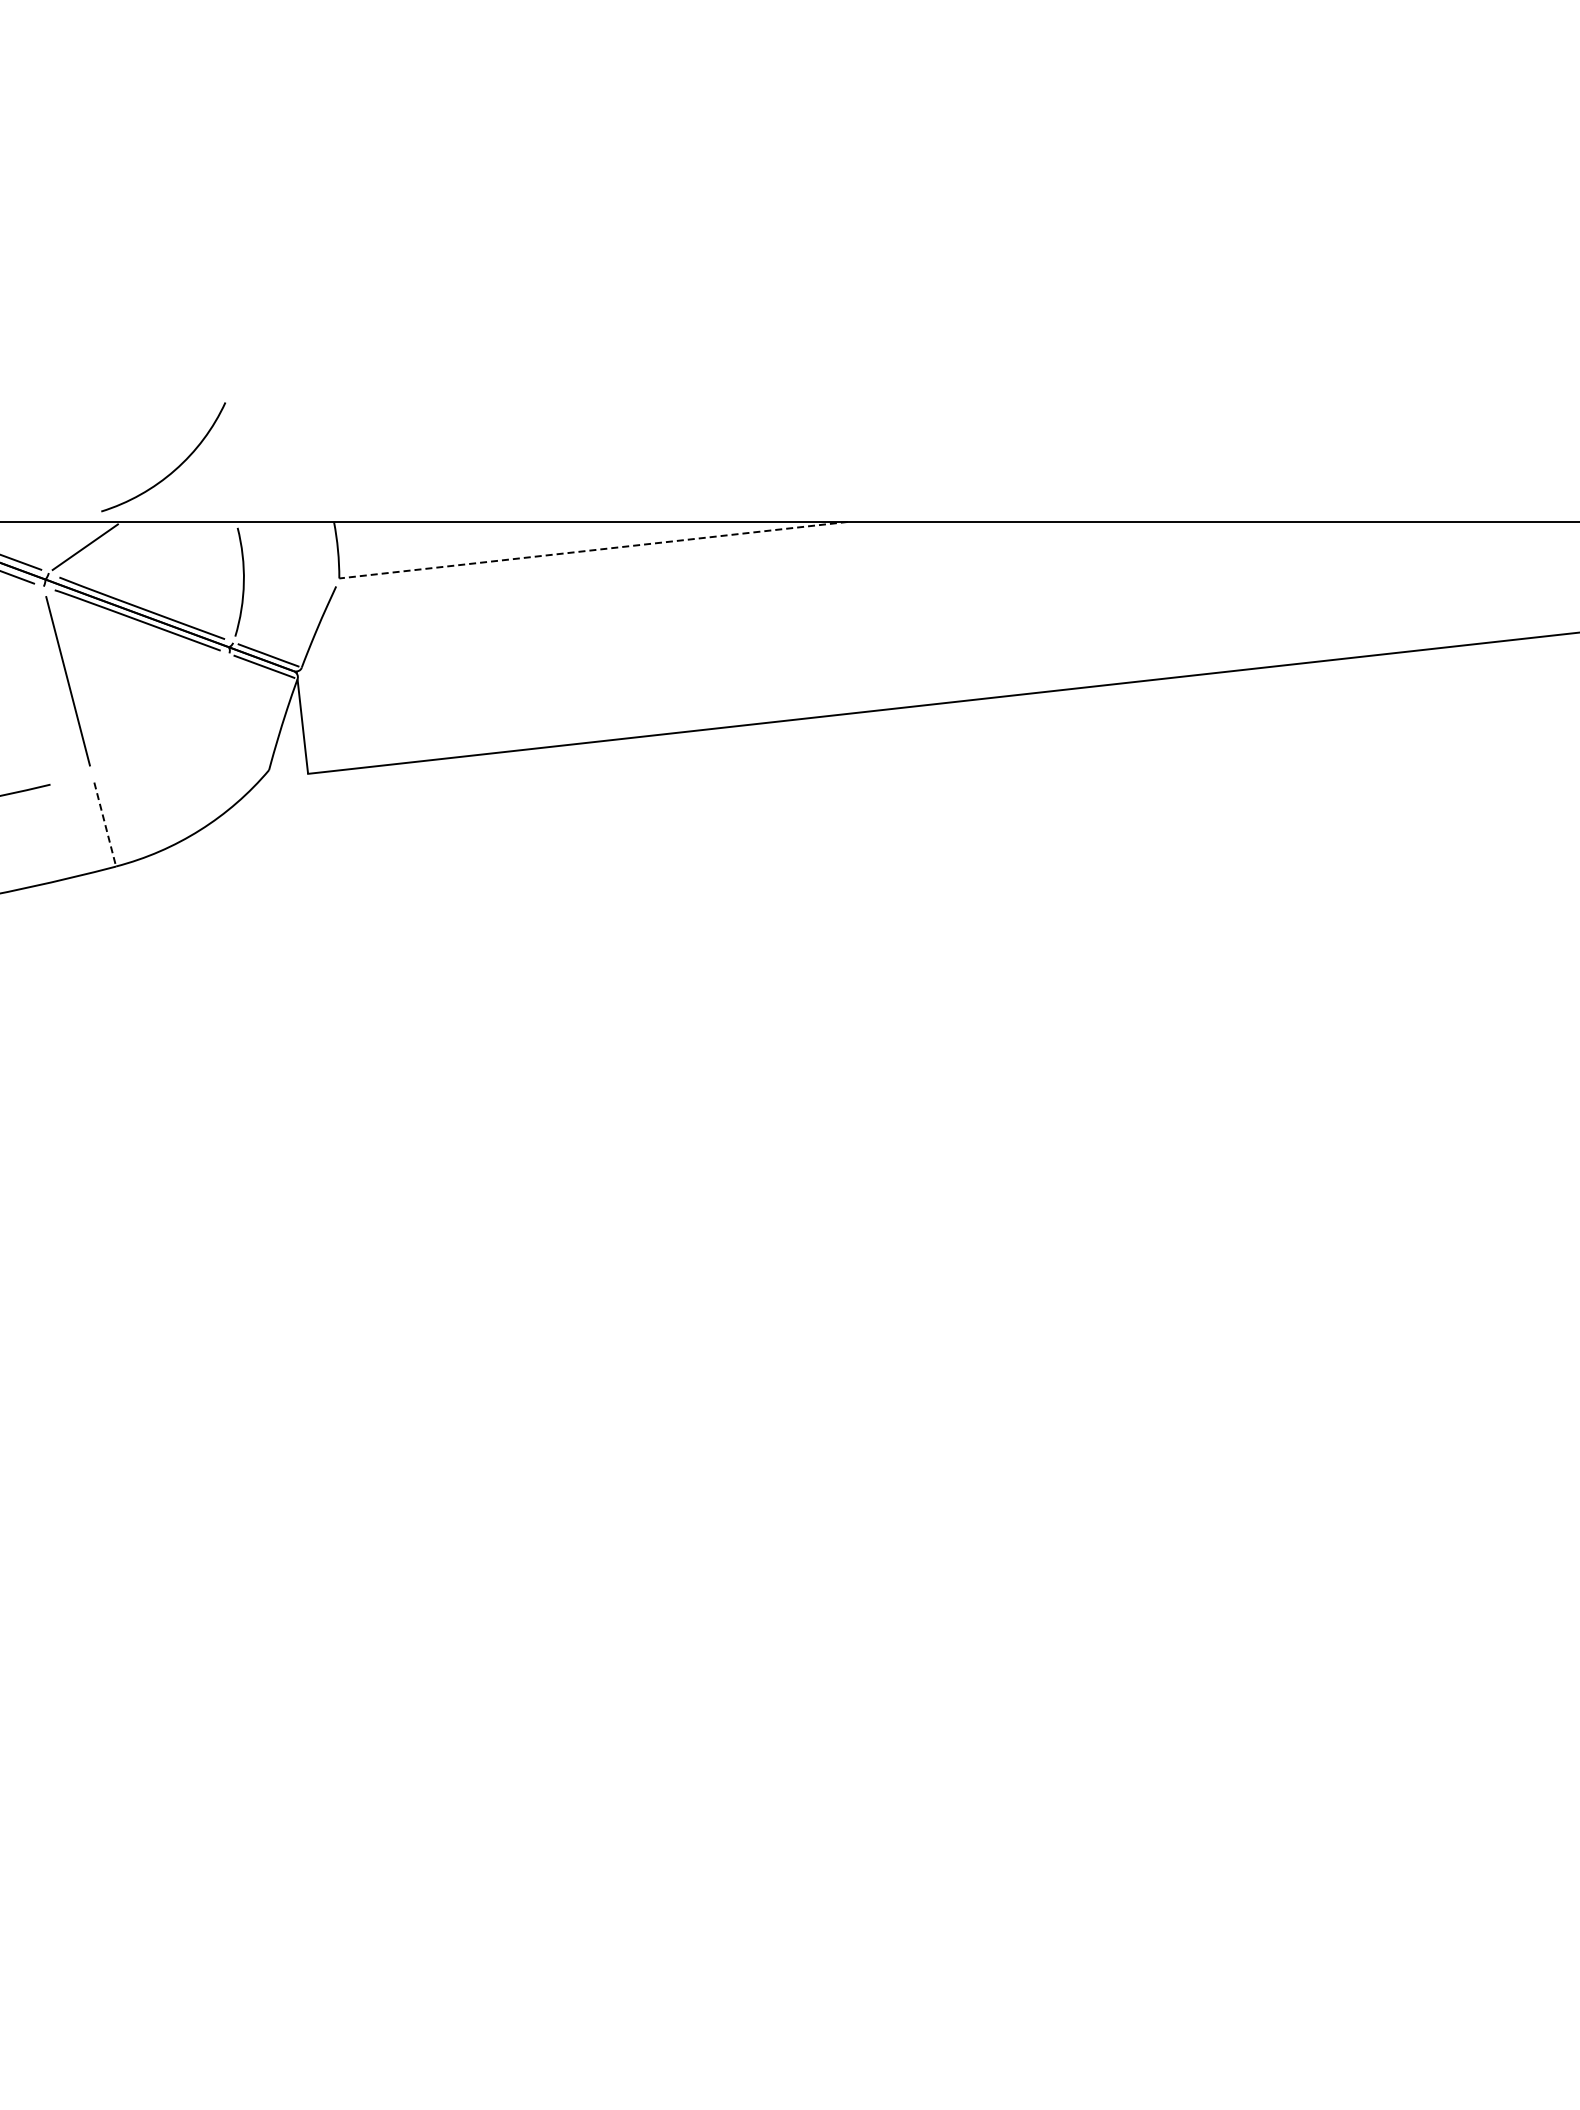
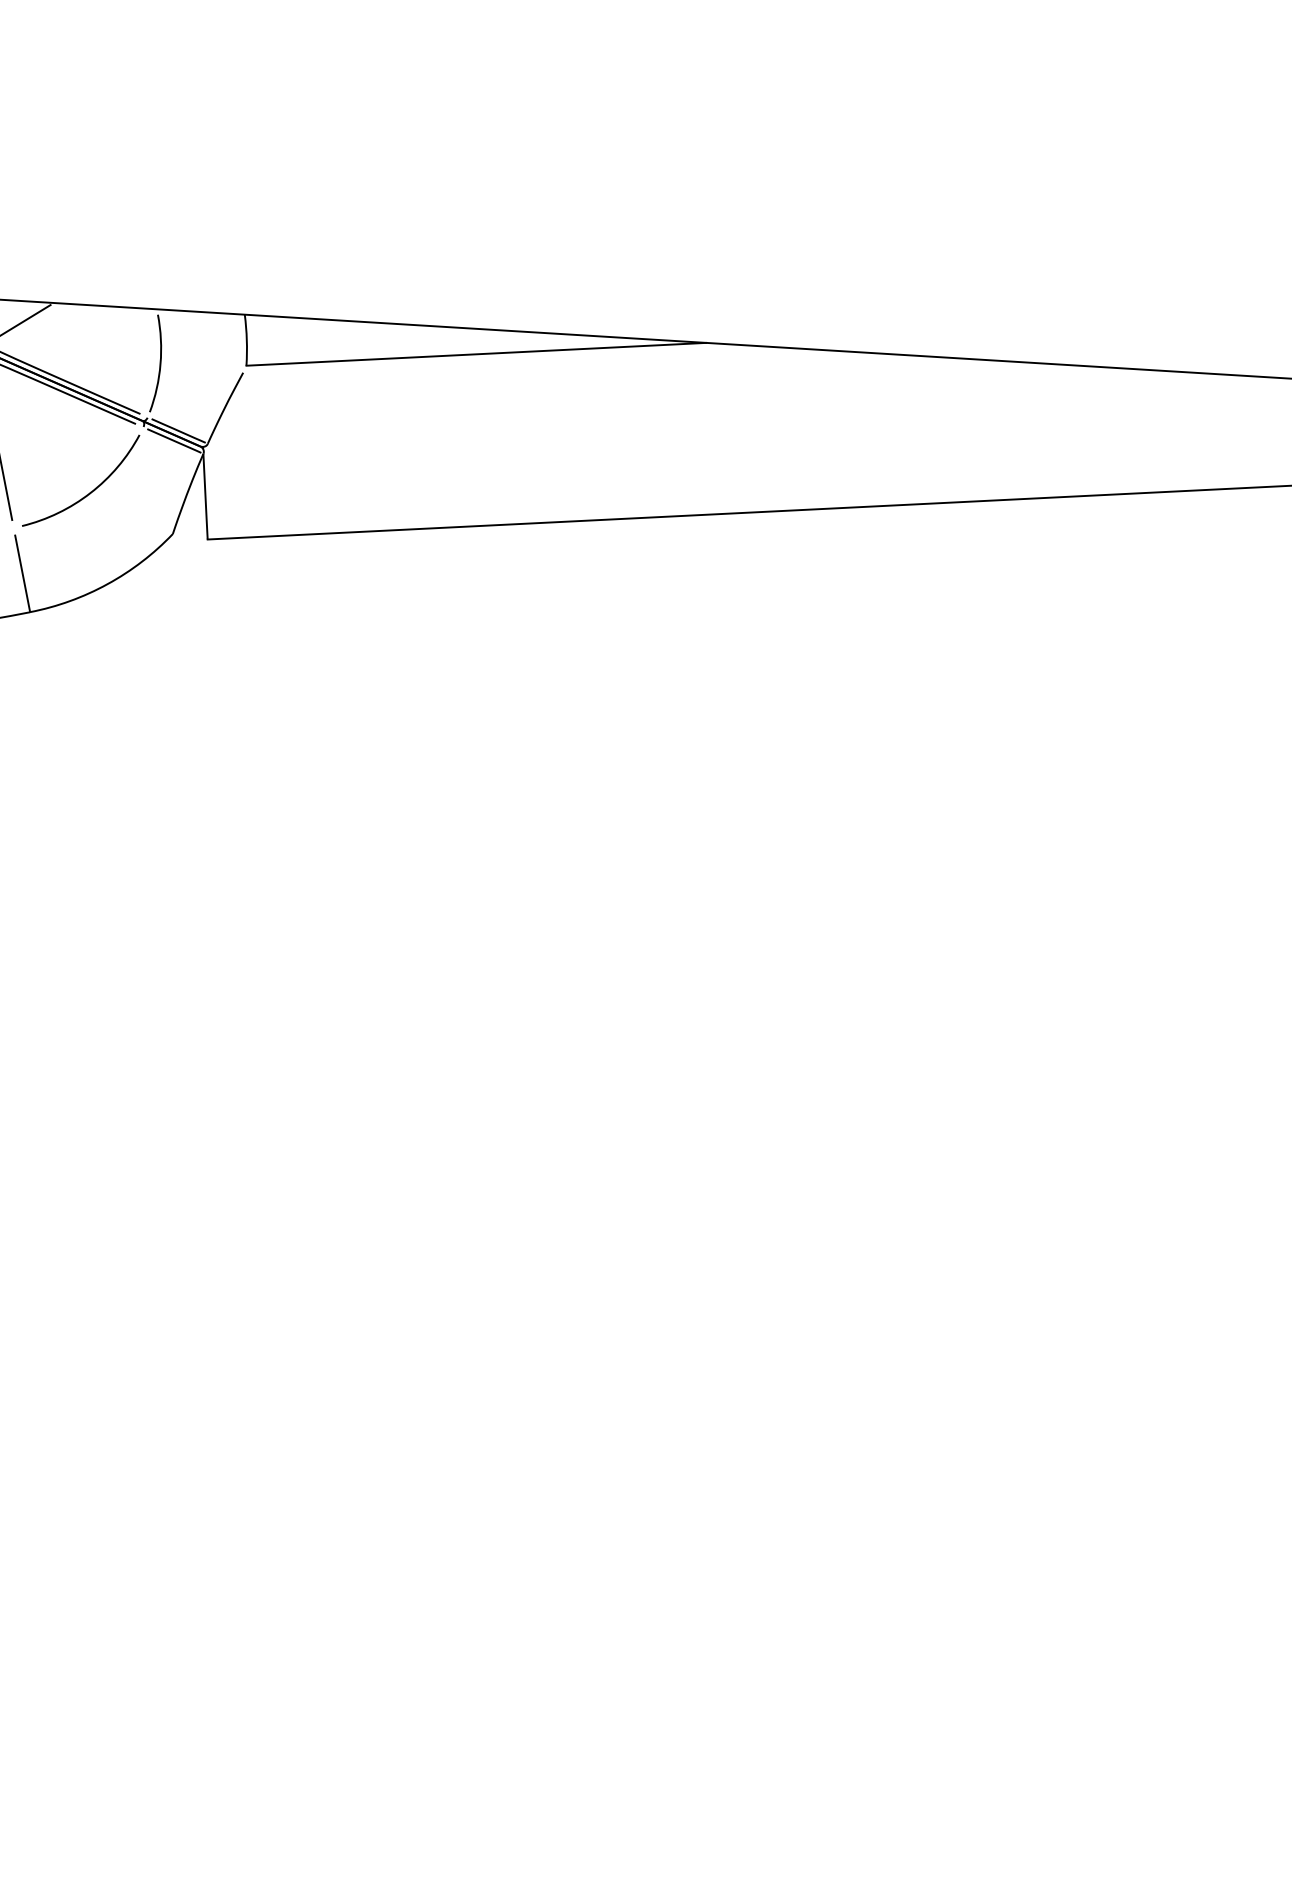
arc: (175, 468) -> (91, 491), moved
line: (593, 550) -> (476, 354), dashed -> solid
line: (105, 824) -> (22, 573), dashed -> solid

